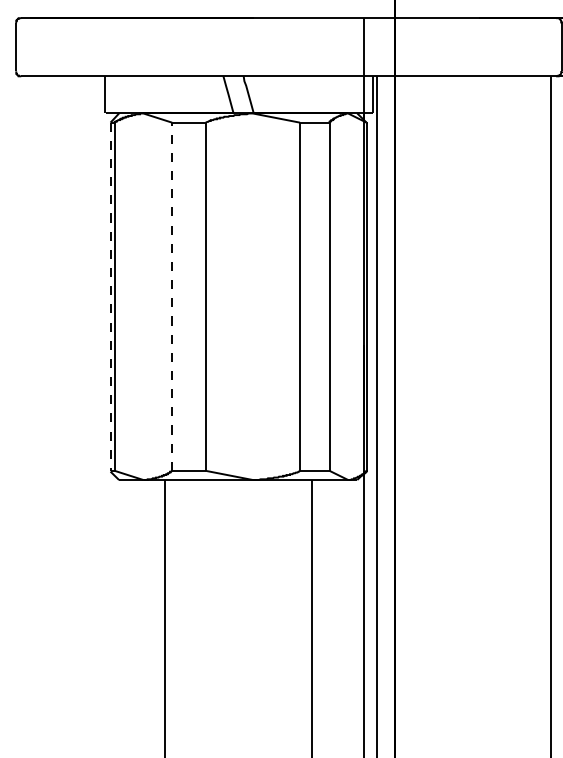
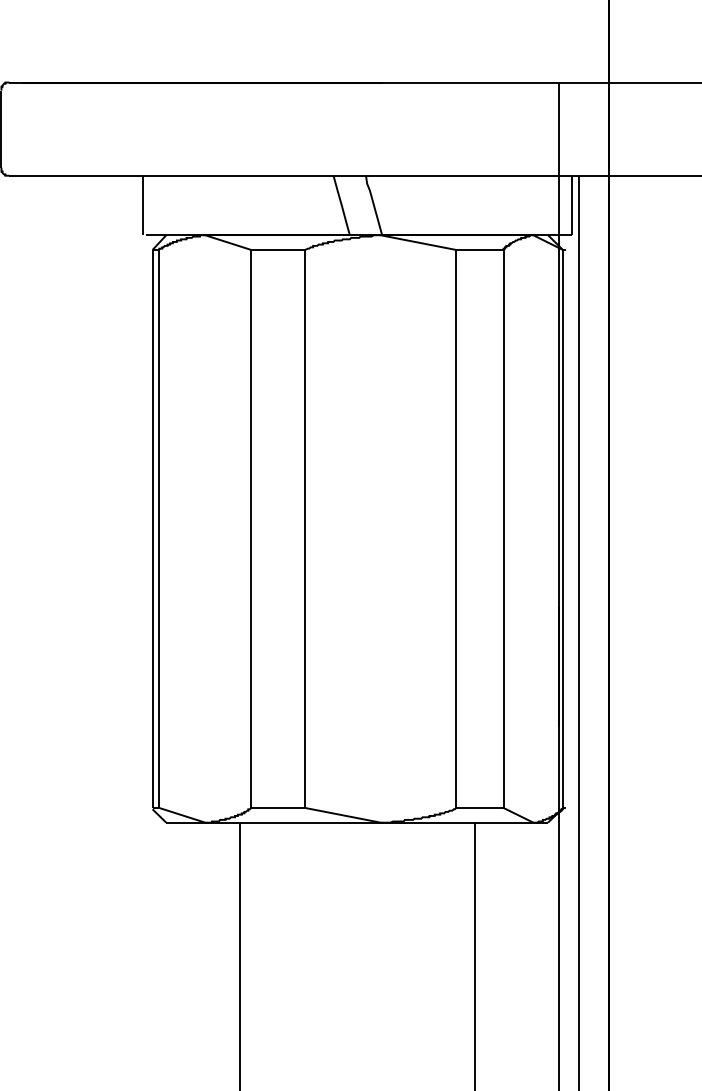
line: (172, 296) -> (251, 528), dashed -> solid
line: (110, 297) -> (152, 530), dashed -> solid

